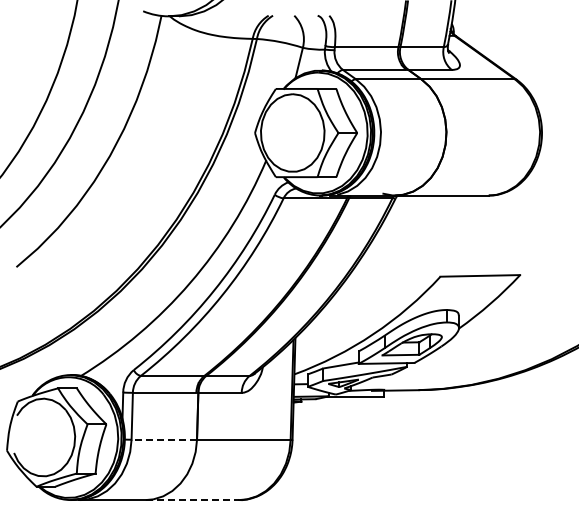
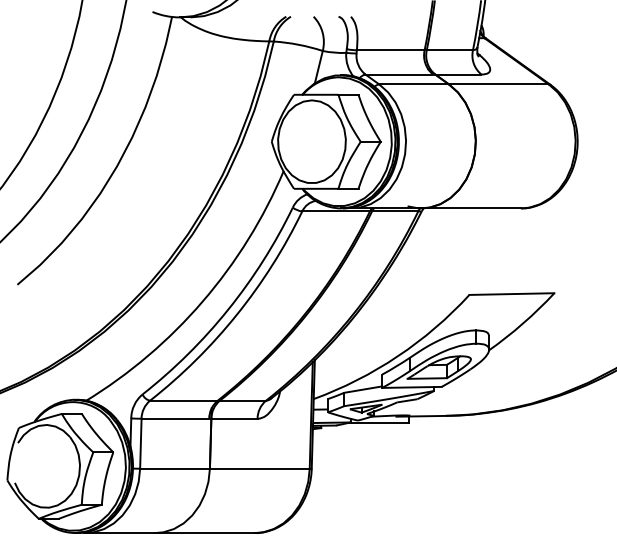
line: (164, 439) -> (175, 468), dashed -> solid
line: (192, 500) -> (205, 533), dashed -> solid

